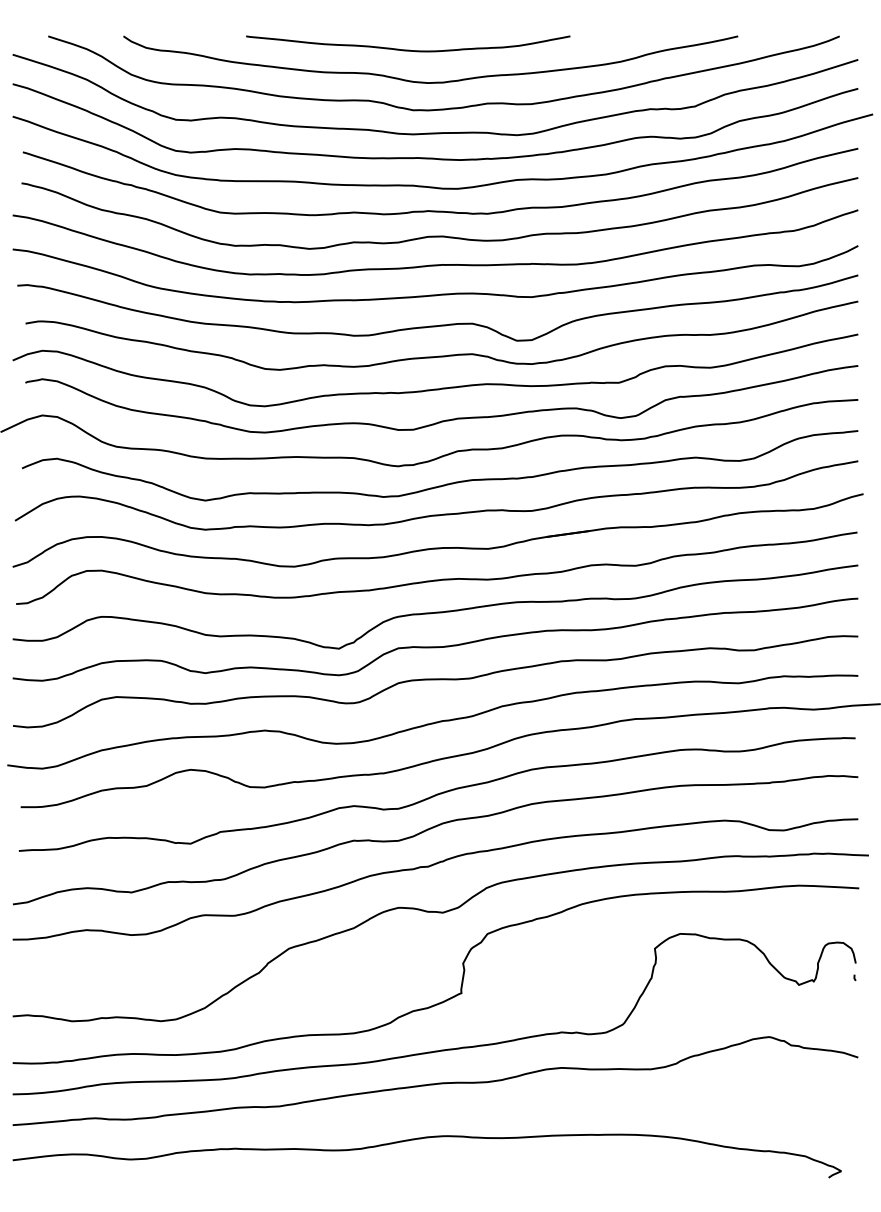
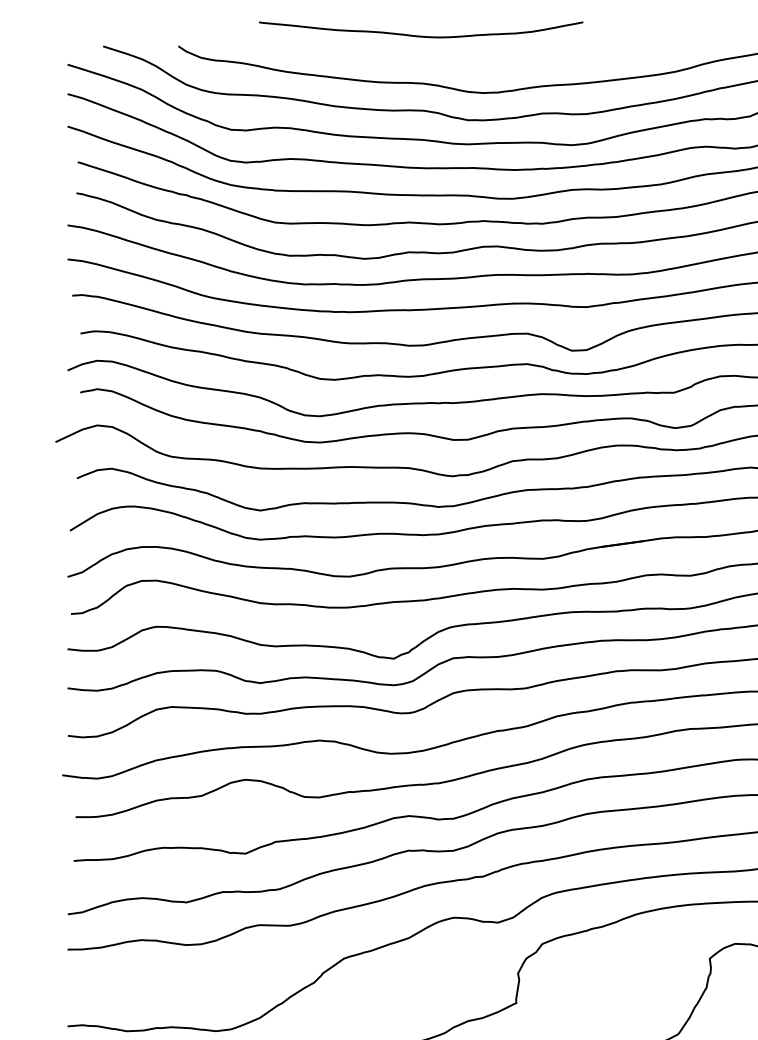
curve: (408, 49) -> (421, 35), moved

